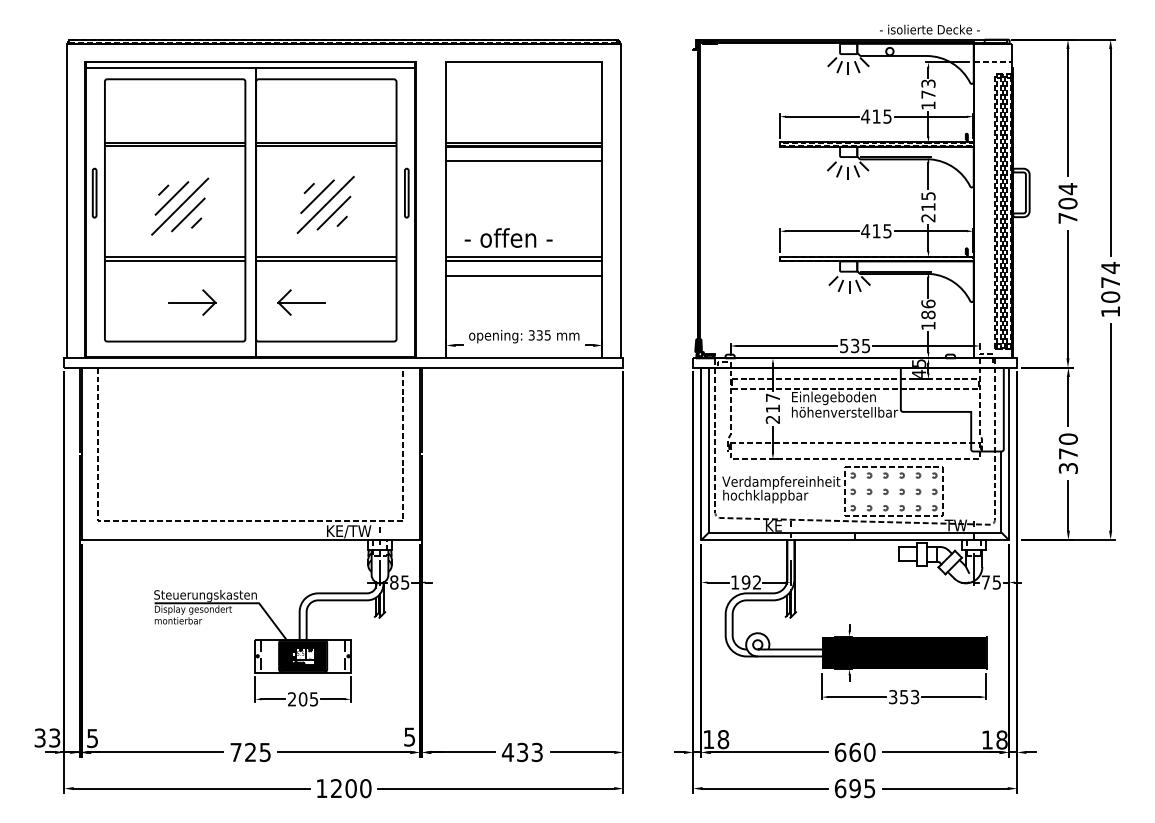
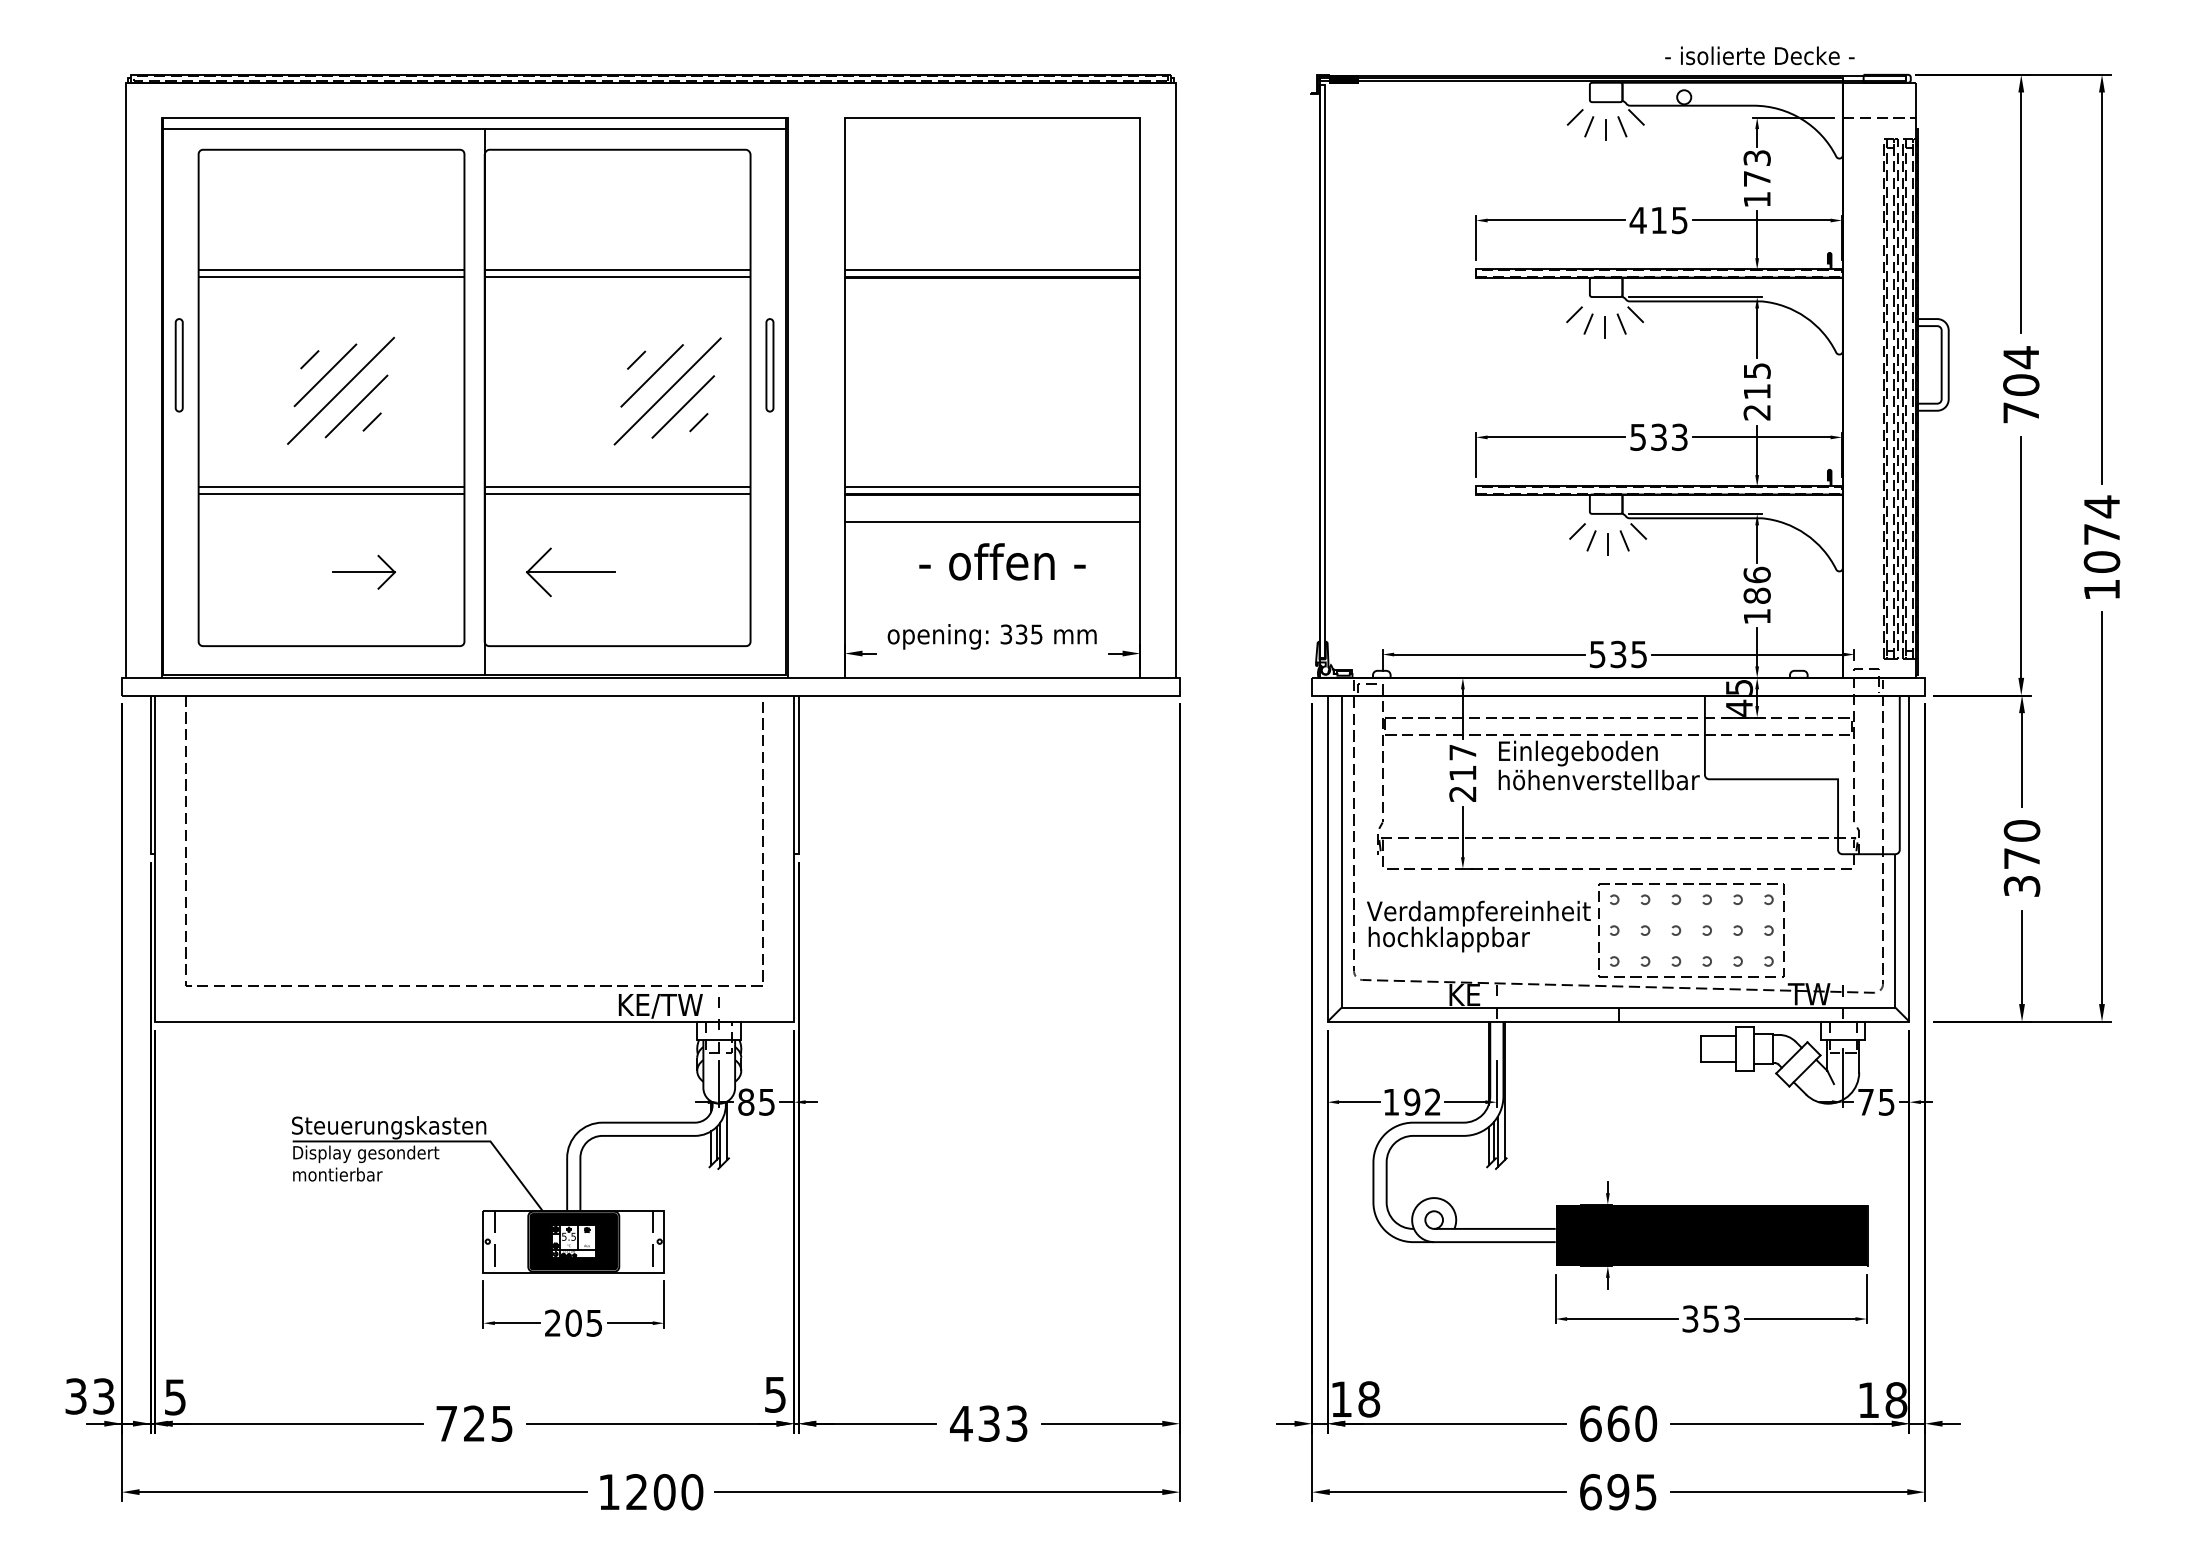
line: (524, 161) -> (992, 305), removed
part: (325, 204) -> (667, 390), moved
text: (876, 231) -> (1658, 437), 415 -> 533
text: (508, 237) -> (1002, 560), moved
part: (192, 302) -> (364, 572), size x0.7

